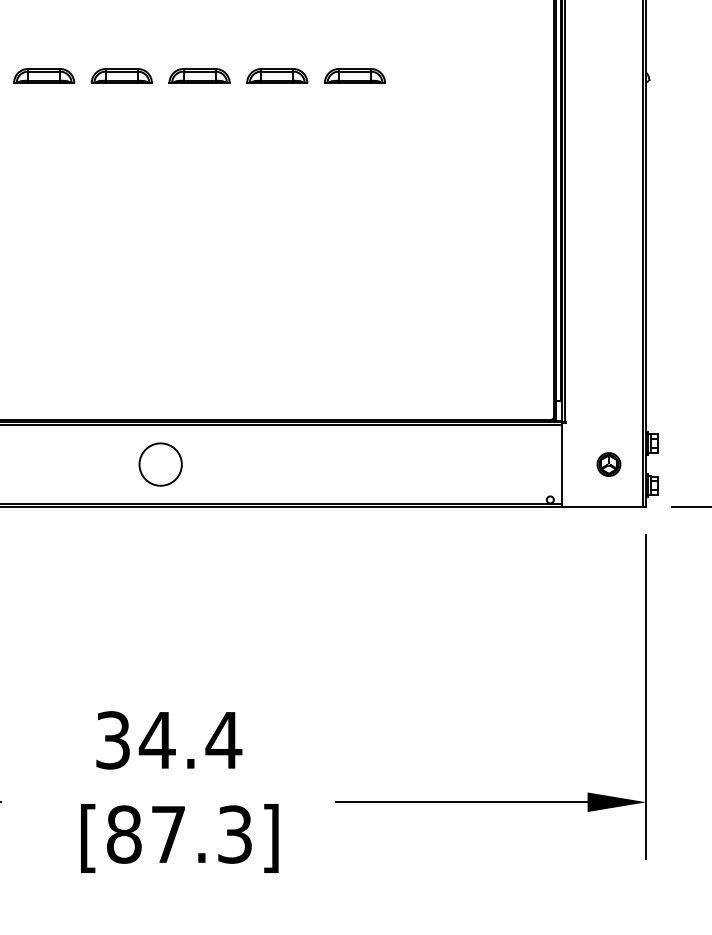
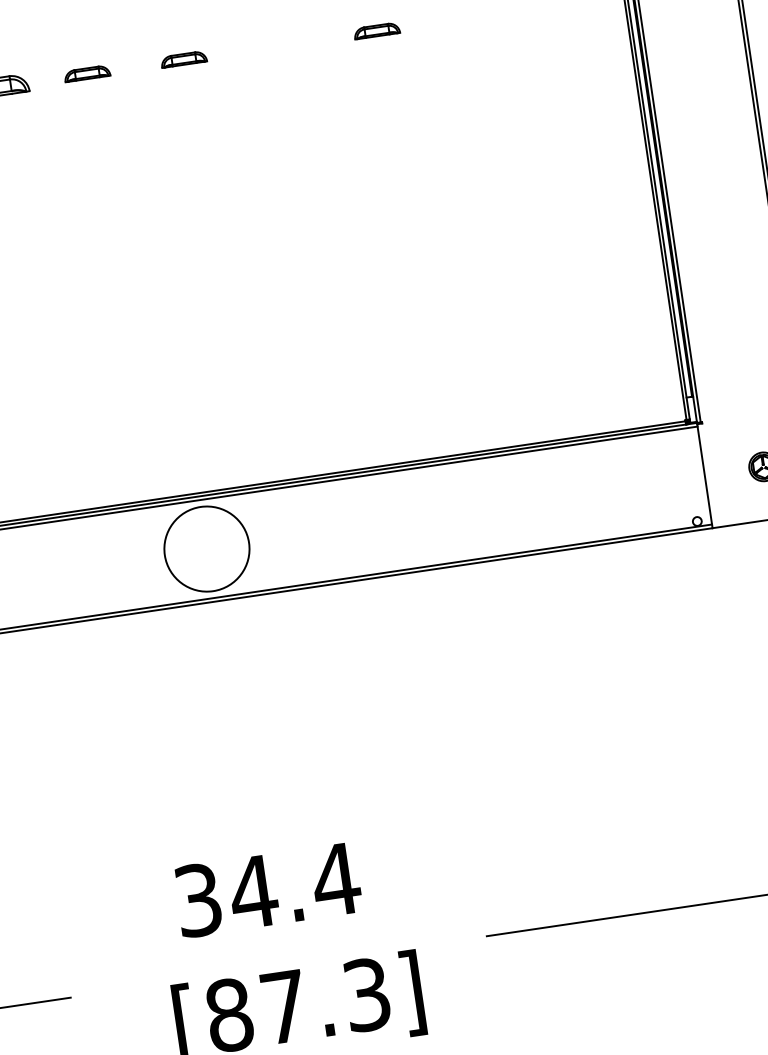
part: (121, 75) -> (86, 73), size x0.6
part: (199, 75) -> (183, 58), size x0.6
part: (277, 75) -> (280, 44), removed
part: (354, 75) -> (376, 30), size x0.6
circle: (160, 464) -> (206, 549), size x1.6

